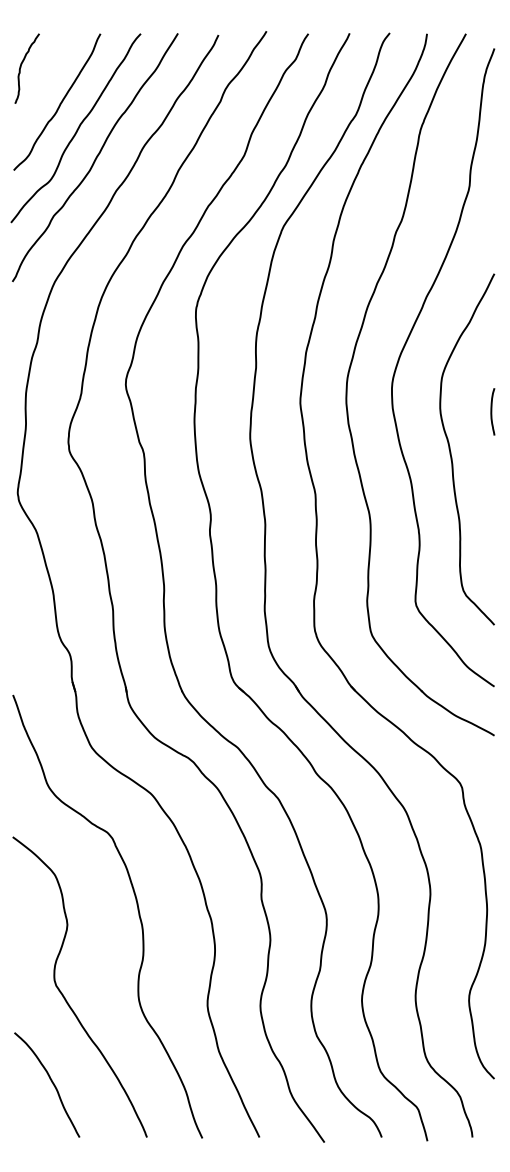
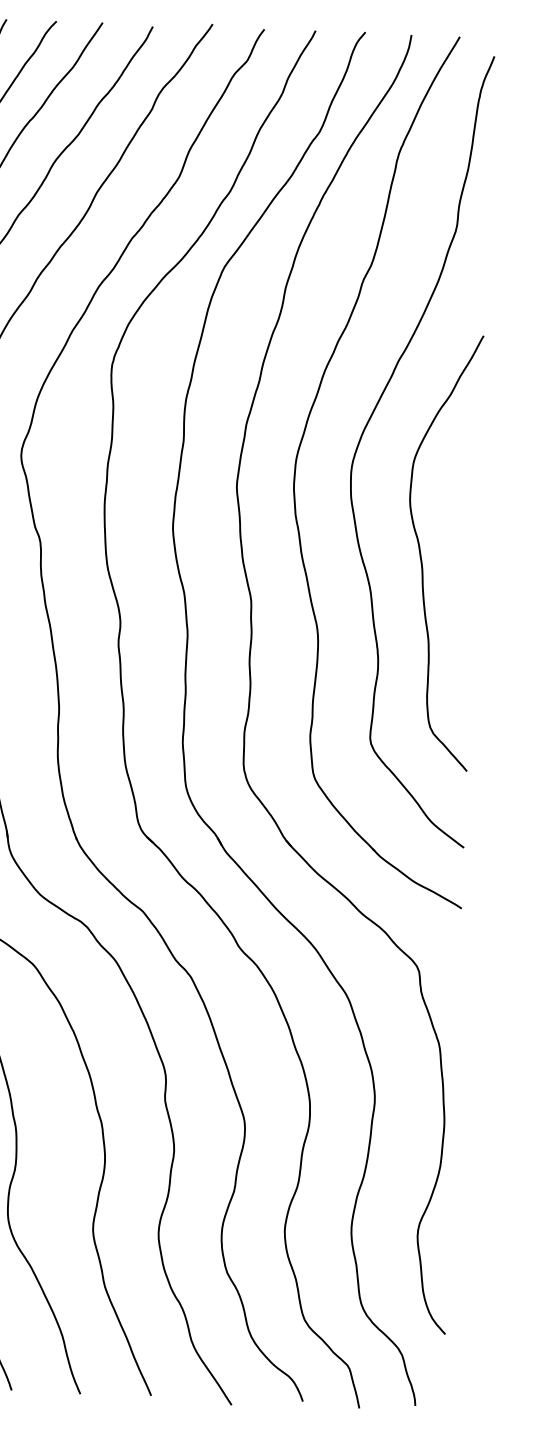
curve: (492, 411) -> (474, 506), removed

